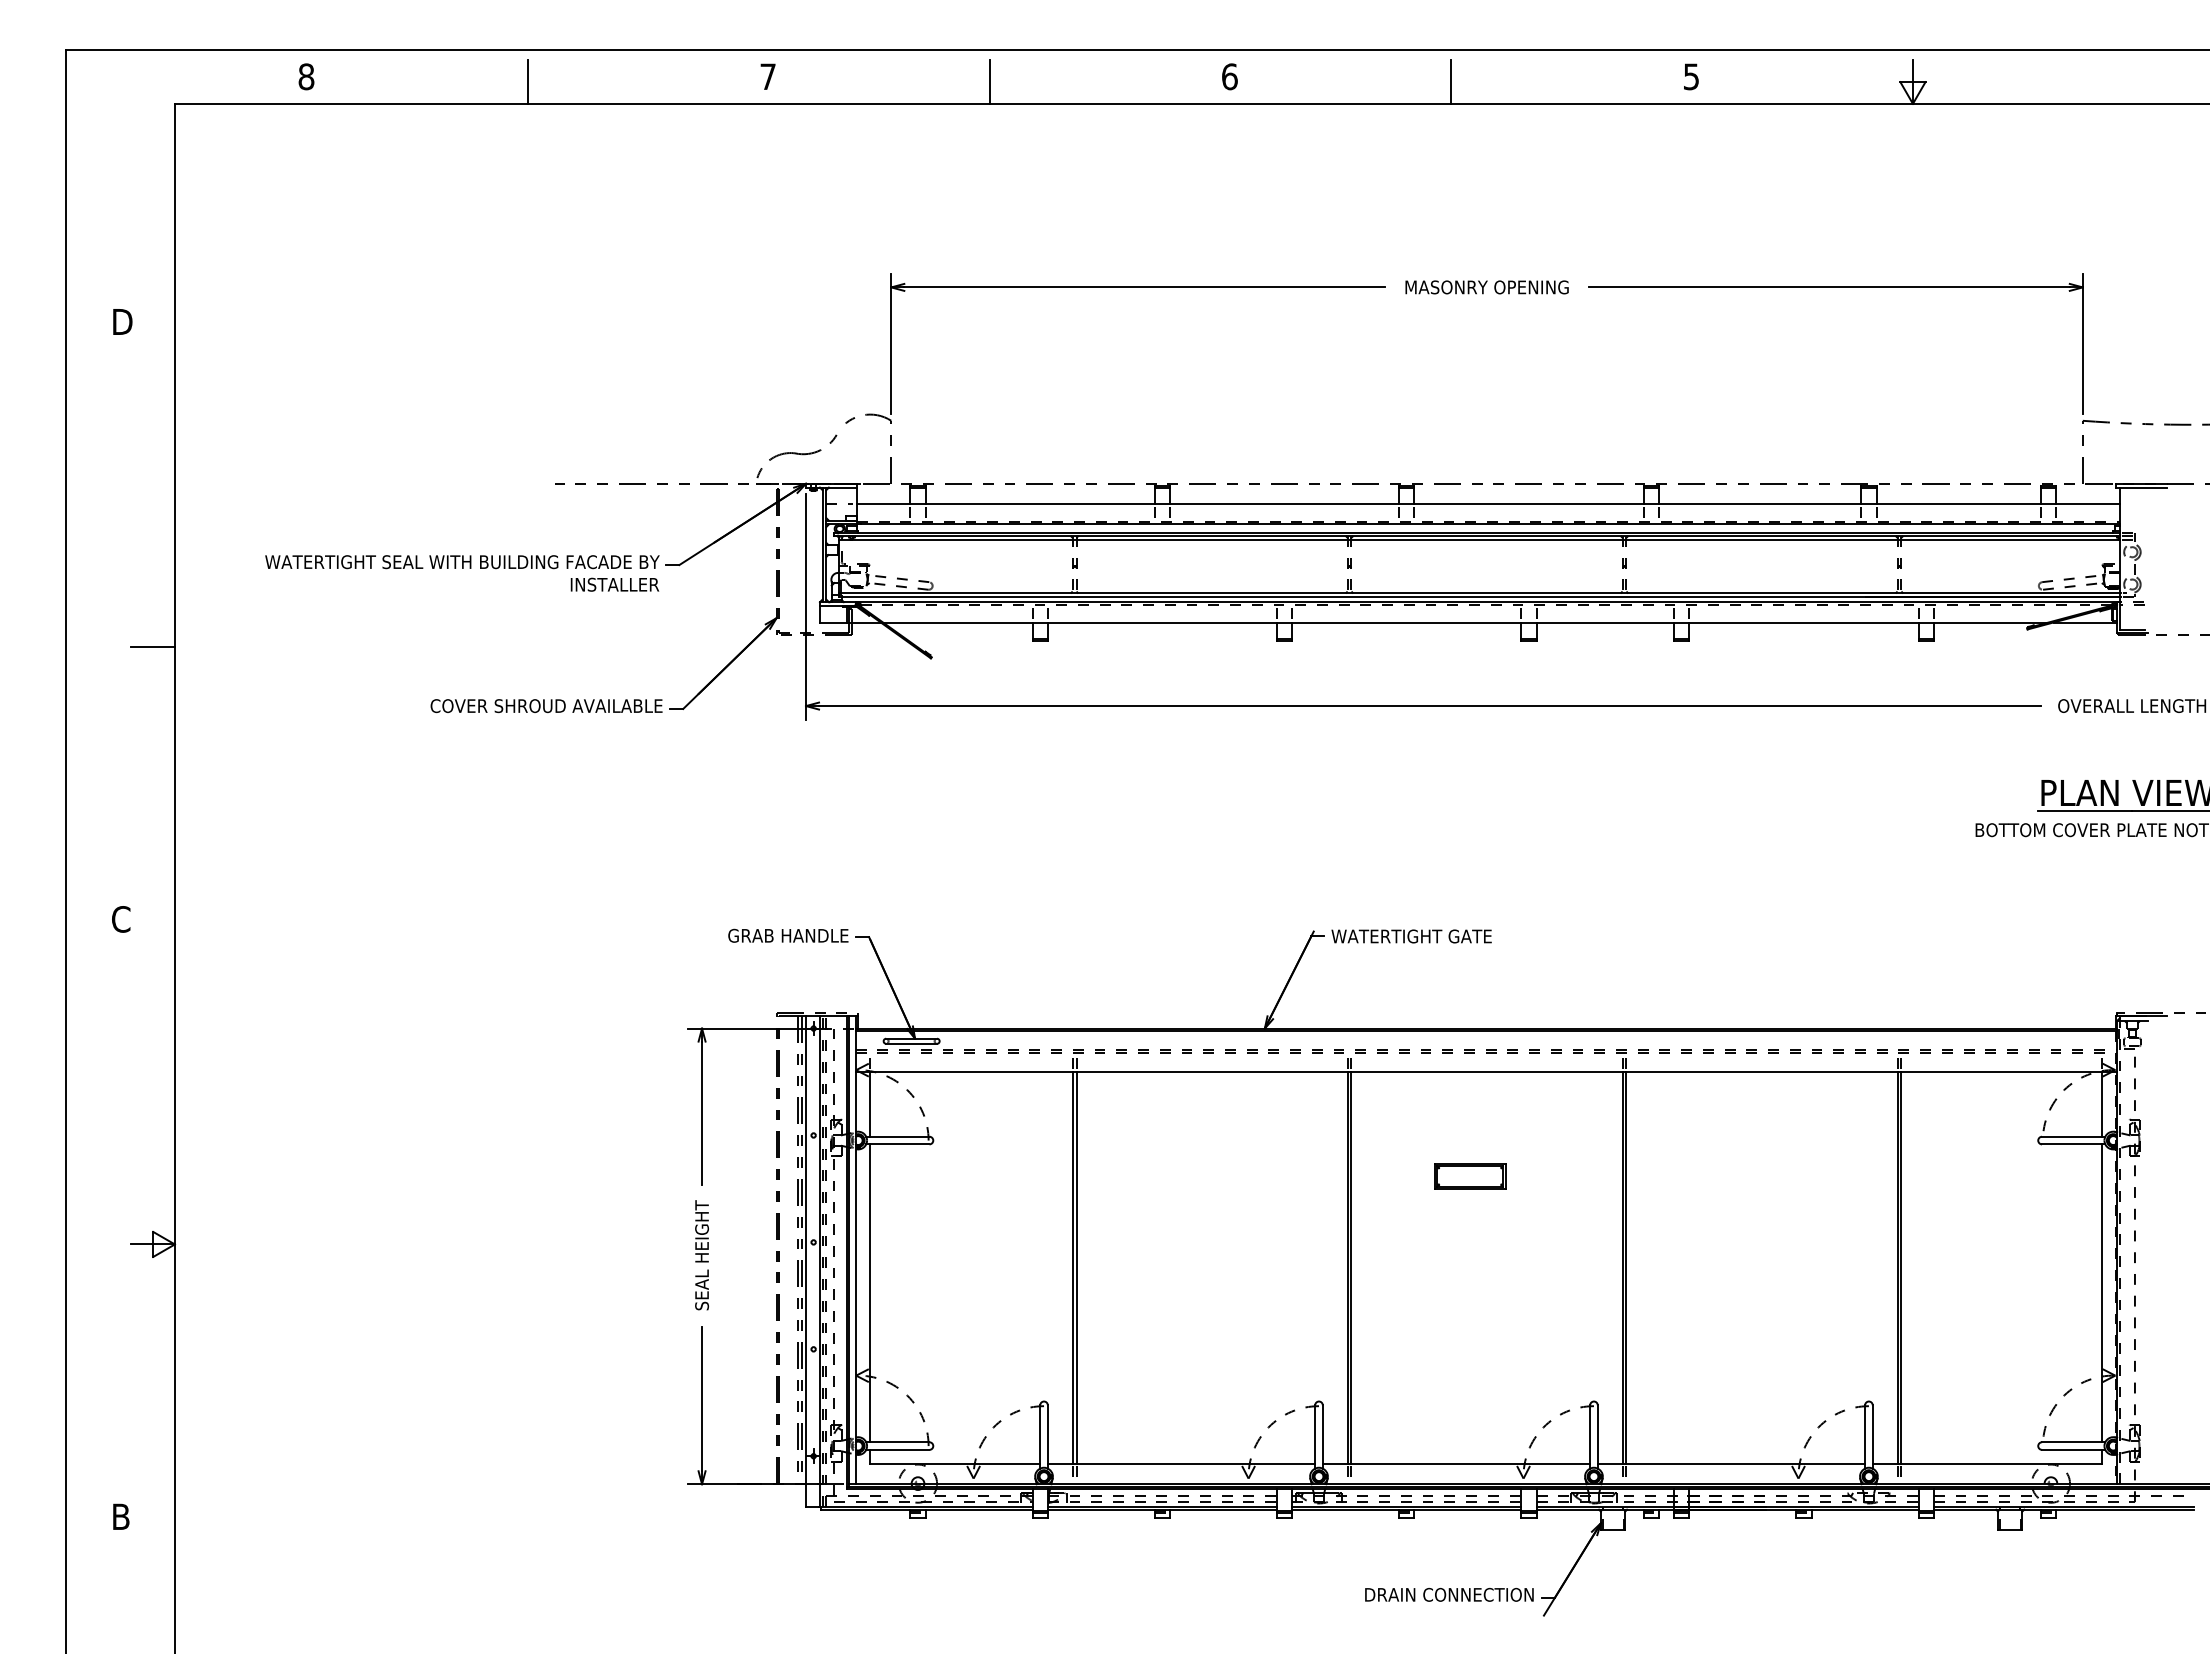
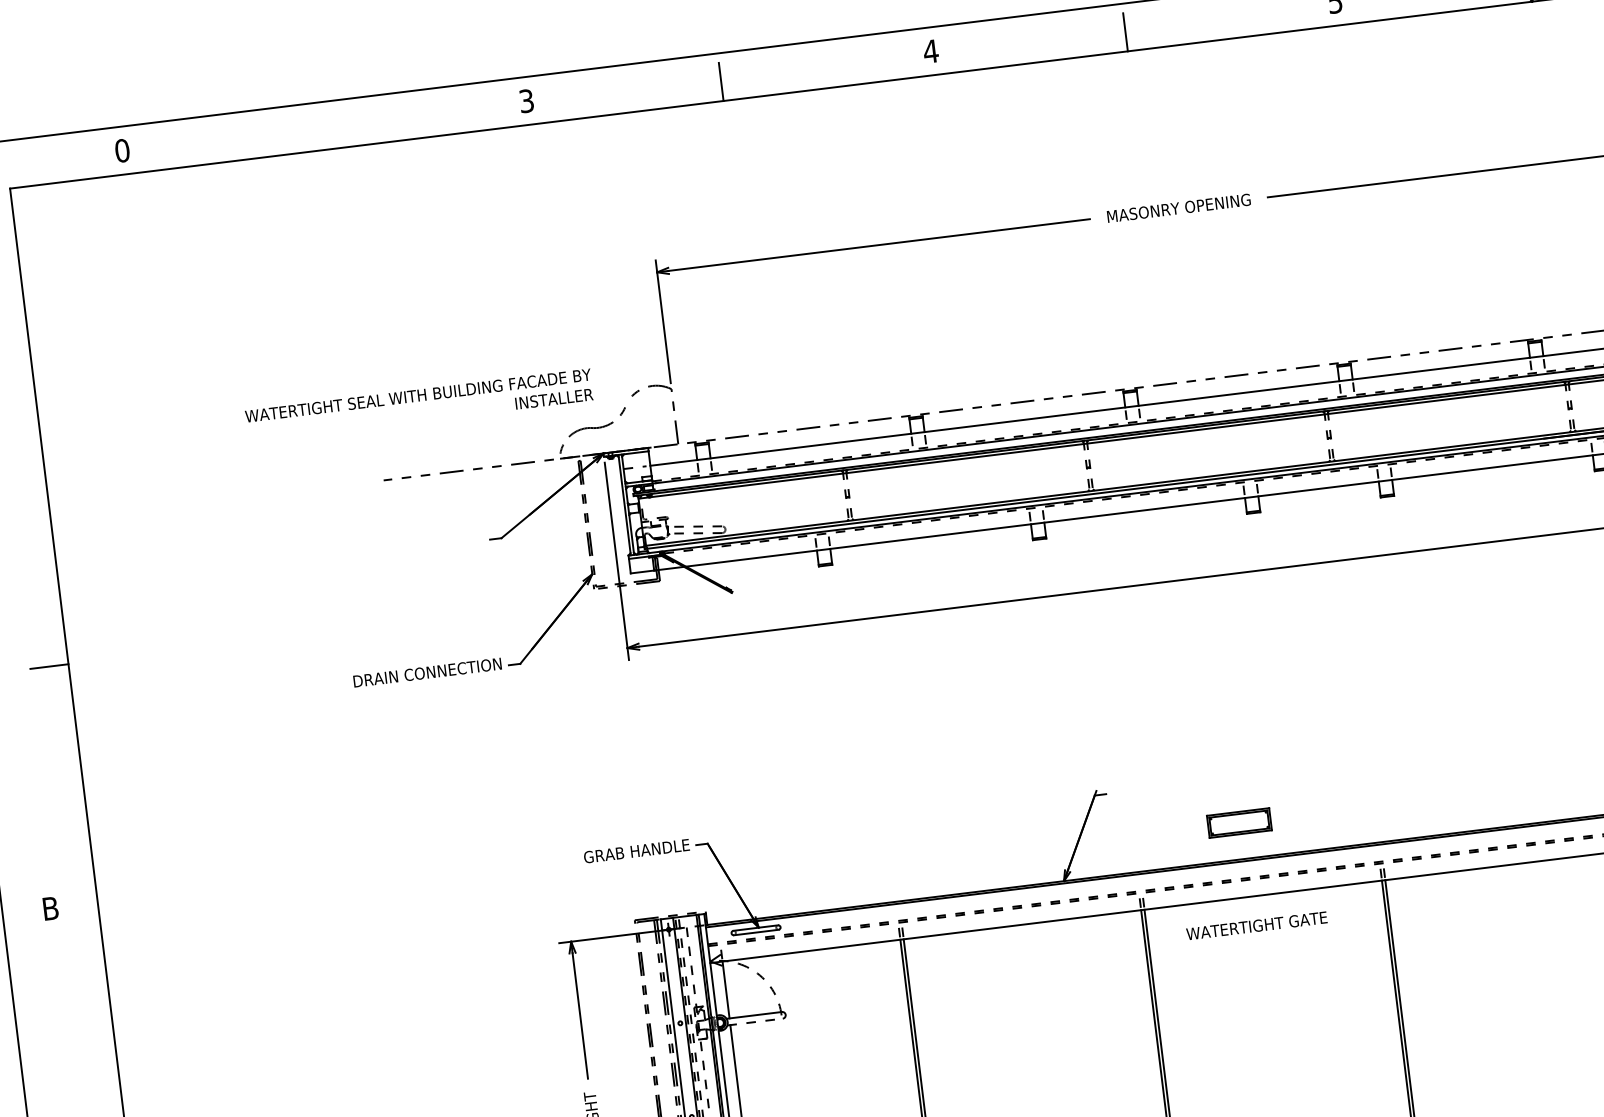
text: (306, 76) -> (122, 150), 8 -> 0
text: (767, 76) -> (526, 100), 7 -> 3
text: (1229, 76) -> (930, 51), 6 -> 4
line: (527, 81) -> (316, 131), removed
text: (462, 573) -> (419, 405), moved
text: (546, 706) -> (400, 676), COVER SHROUD AVAILABLE -> DRAIN CONNECTION
text: (121, 919) -> (51, 908), C -> B
text: (1411, 936) -> (1256, 925), moved
line: (897, 1144) -> (754, 1022), solid -> dashed
part: (1470, 1176) -> (1239, 823), moved

